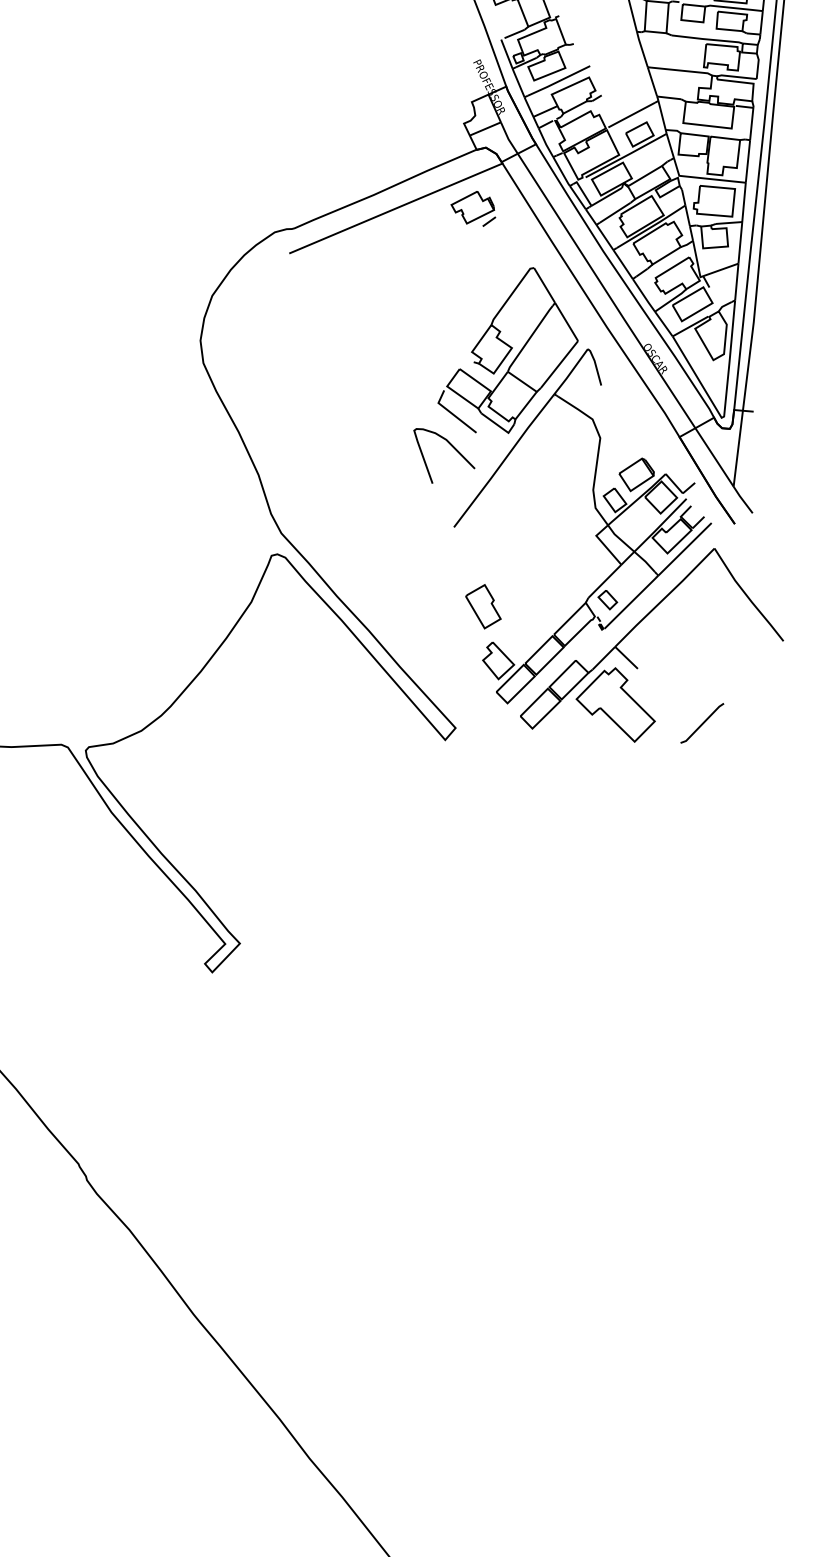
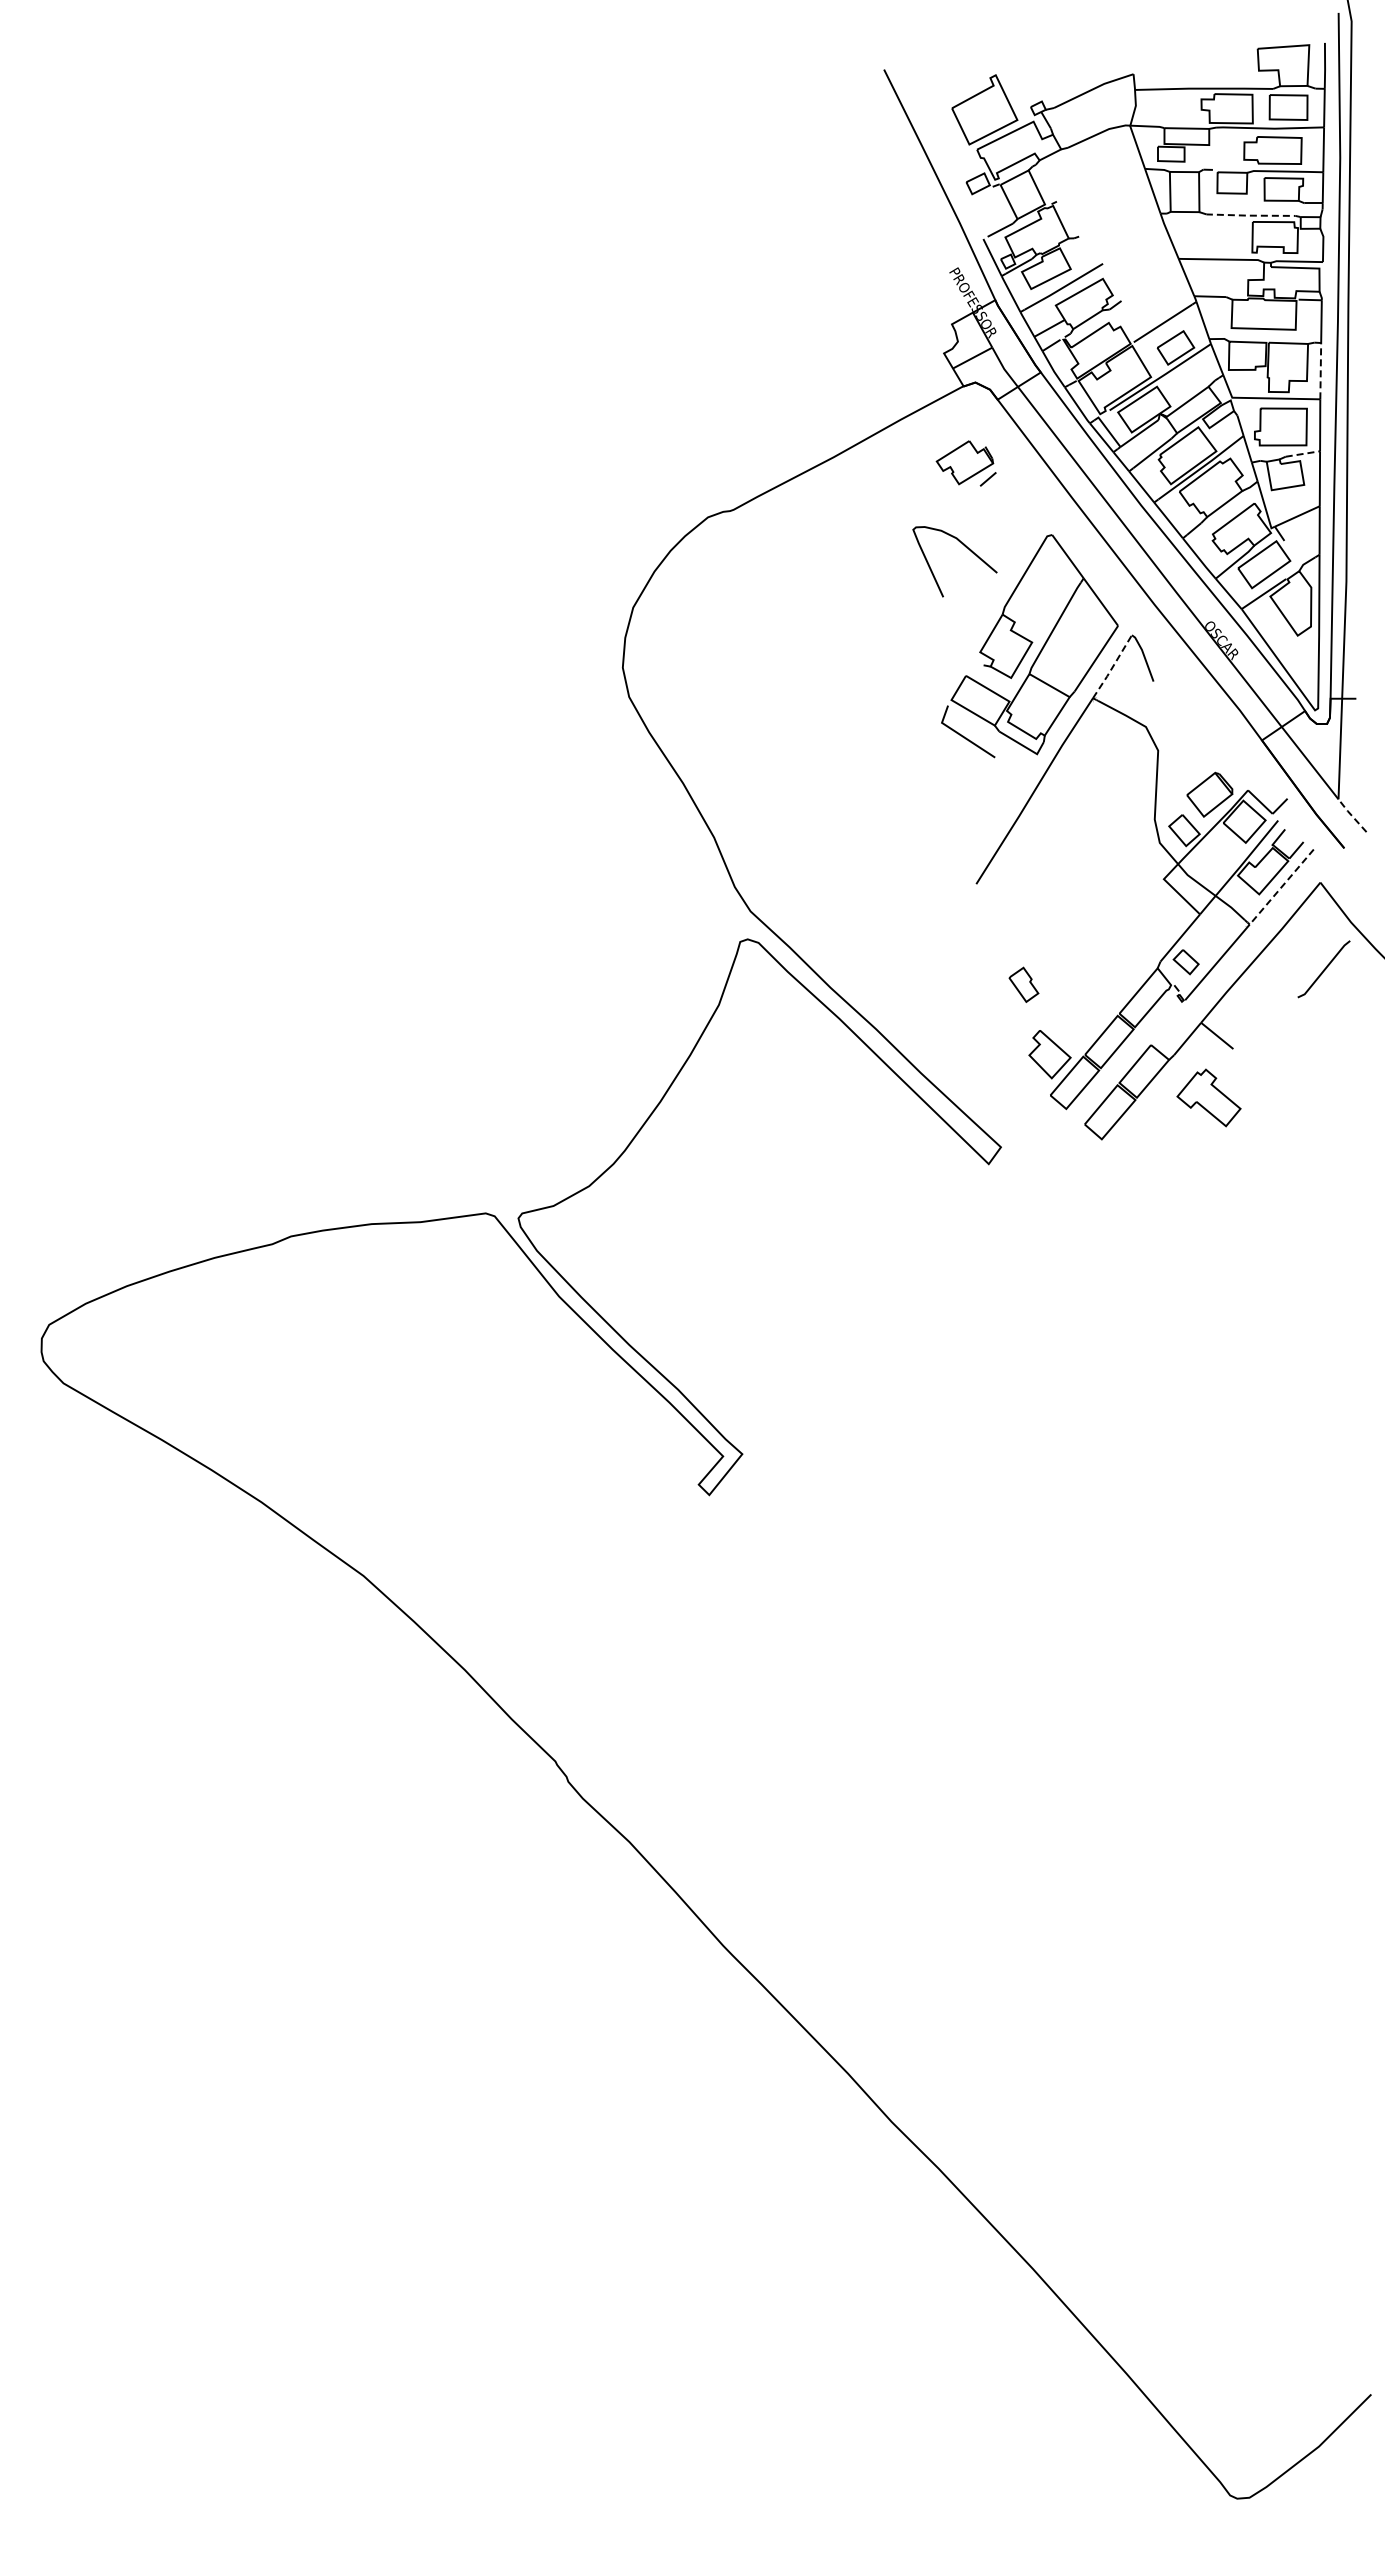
line: (707, 39) -> (1253, 215), solid -> dashed
line: (747, 160) -> (1320, 370), solid -> dashed
line: (396, 207) -> (864, 471), removed
line: (730, 222) -> (1304, 453), solid -> dashed
line: (571, 372) -> (1112, 667), solid -> dashed
curve: (453, 448) -> (966, 548), moved
line: (742, 499) -> (1351, 815), solid -> dashed
line: (684, 549) -> (1281, 887), solid -> dashed
part: (483, 606) -> (1023, 984), size x0.6
part: (615, 703) -> (1208, 1097), size x0.6
line: (701, 723) -> (1323, 969), moved

